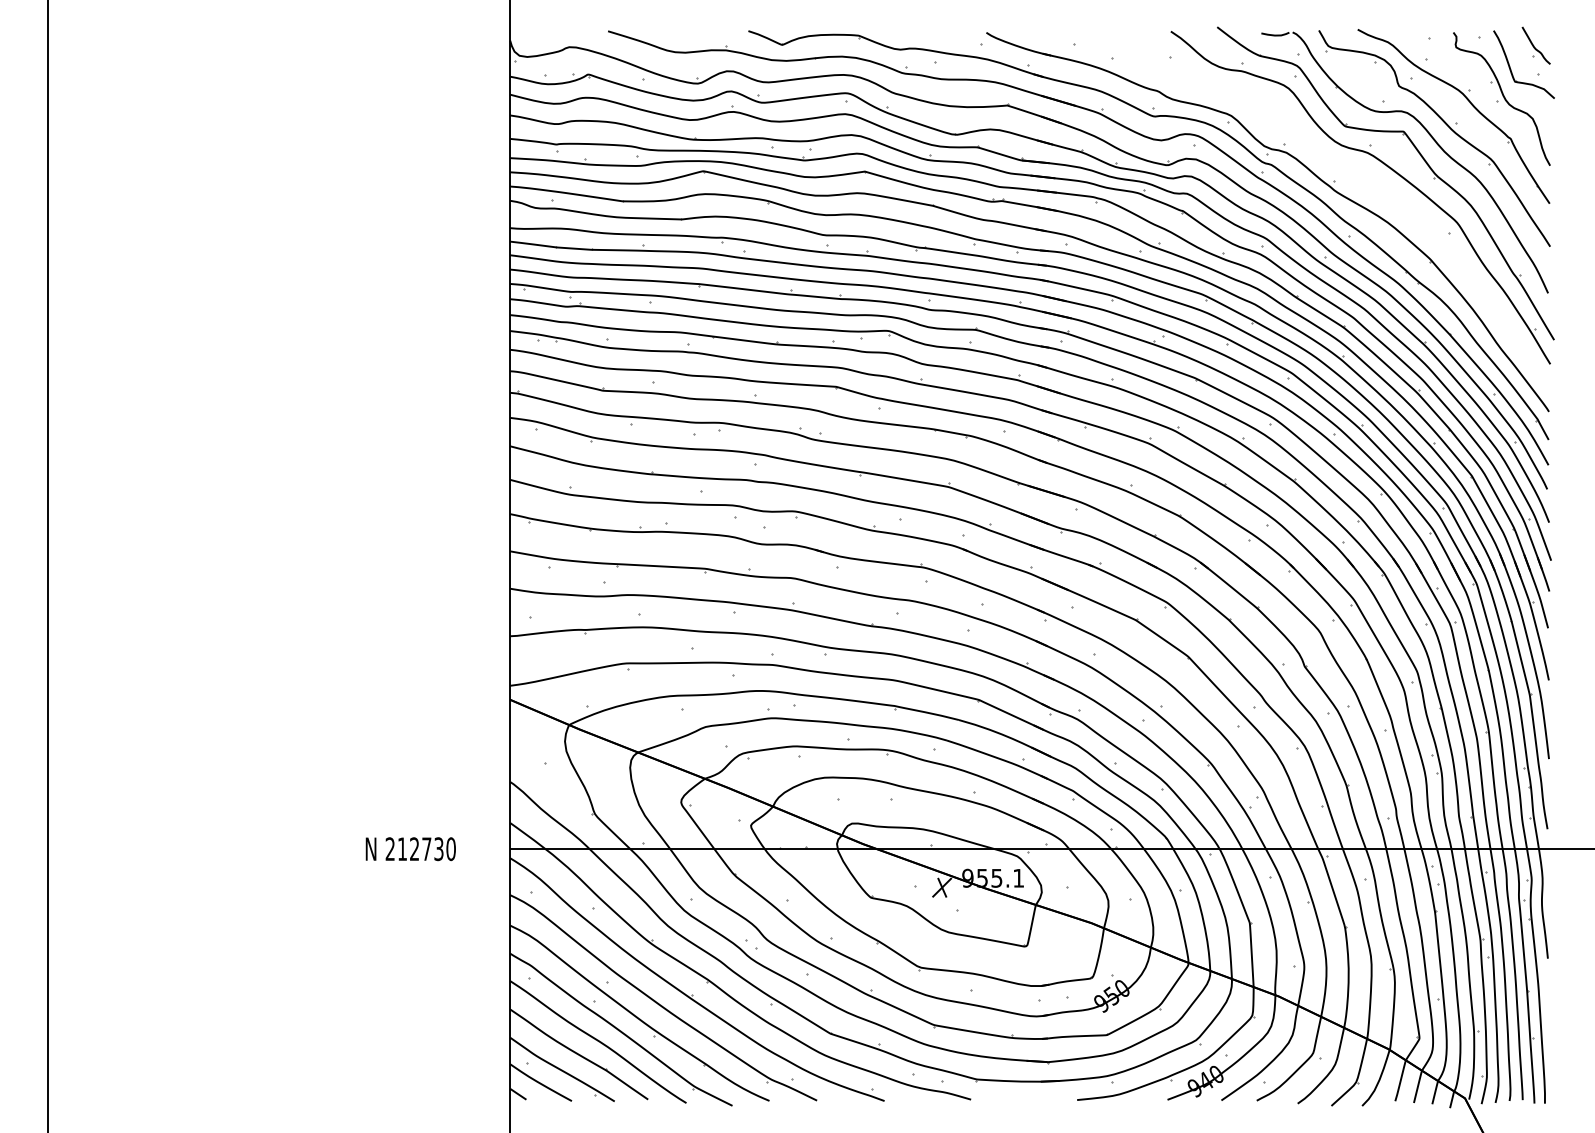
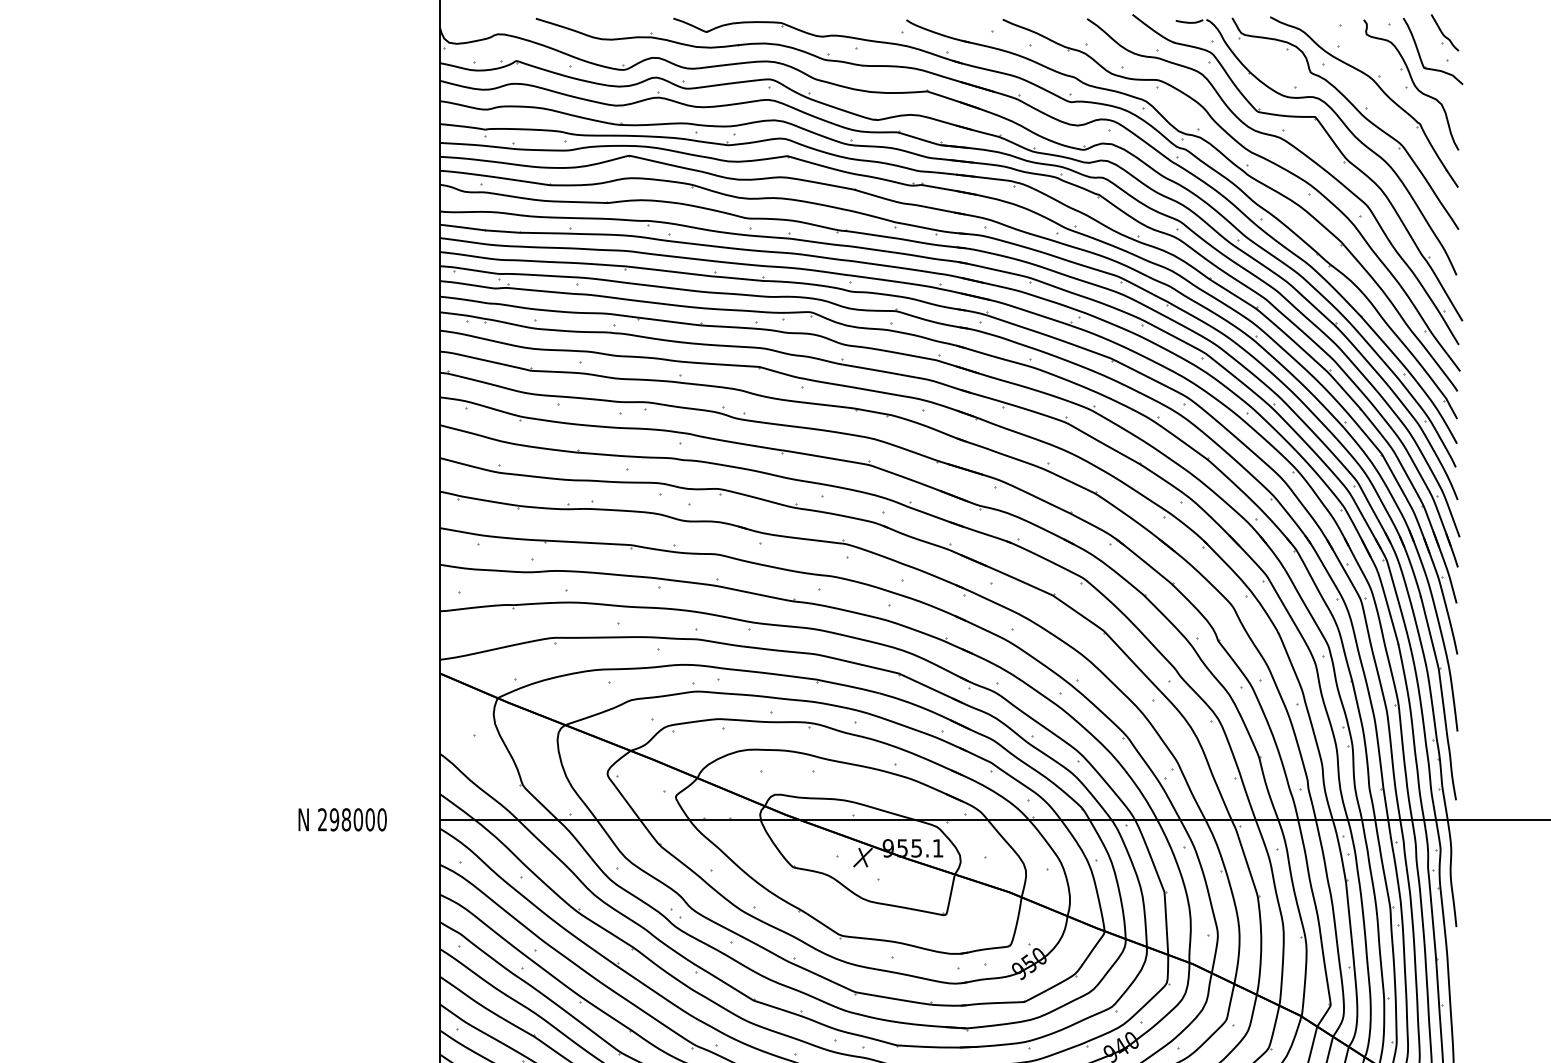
part: (1339, 169) -> (1252, 154), added
text: (420, 849) -> (352, 820), 212730 -> 298000

